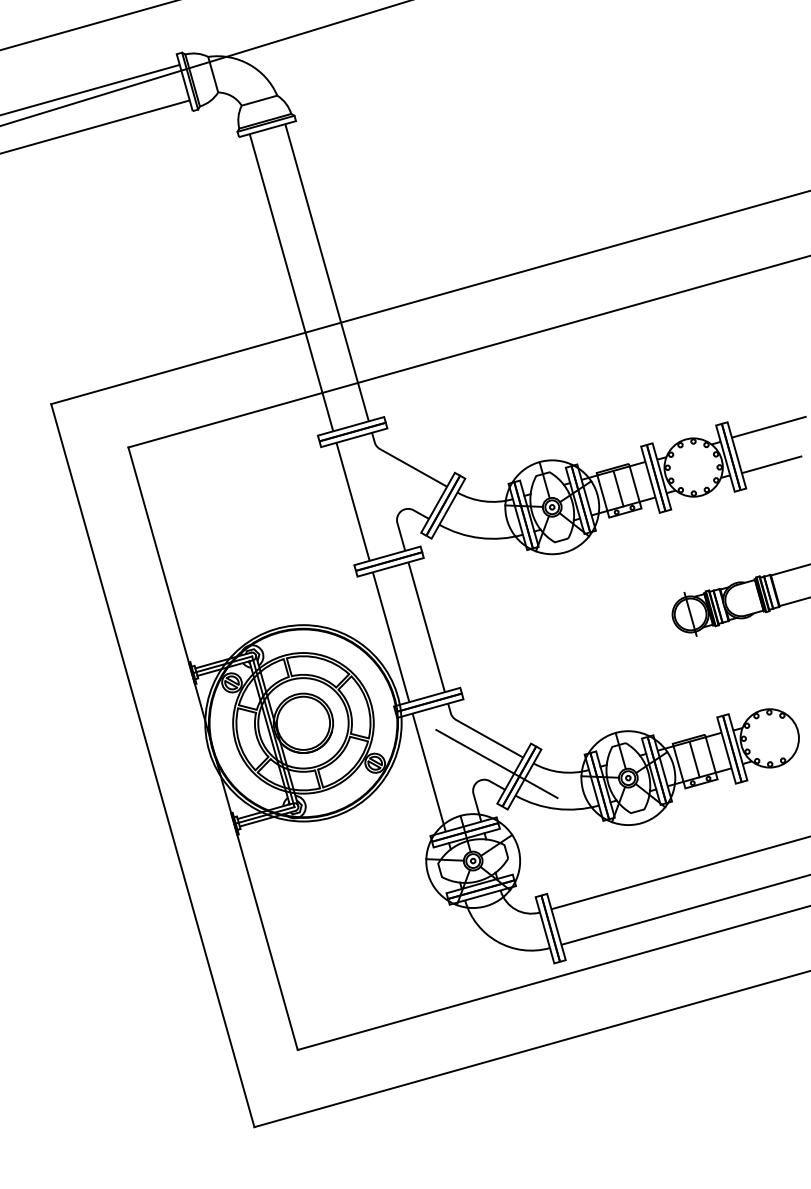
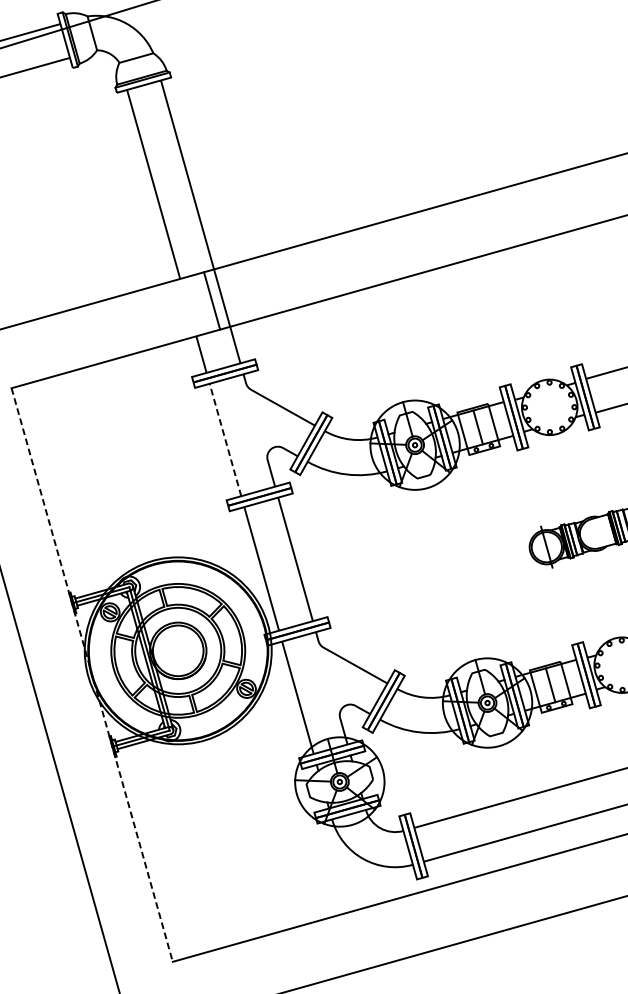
line: (313, 362) -> (211, 300), moved
line: (352, 501) -> (224, 439), solid -> dashed
line: (213, 748) -> (92, 674), solid -> dashed
line: (496, 764) -> (362, 690), removed

